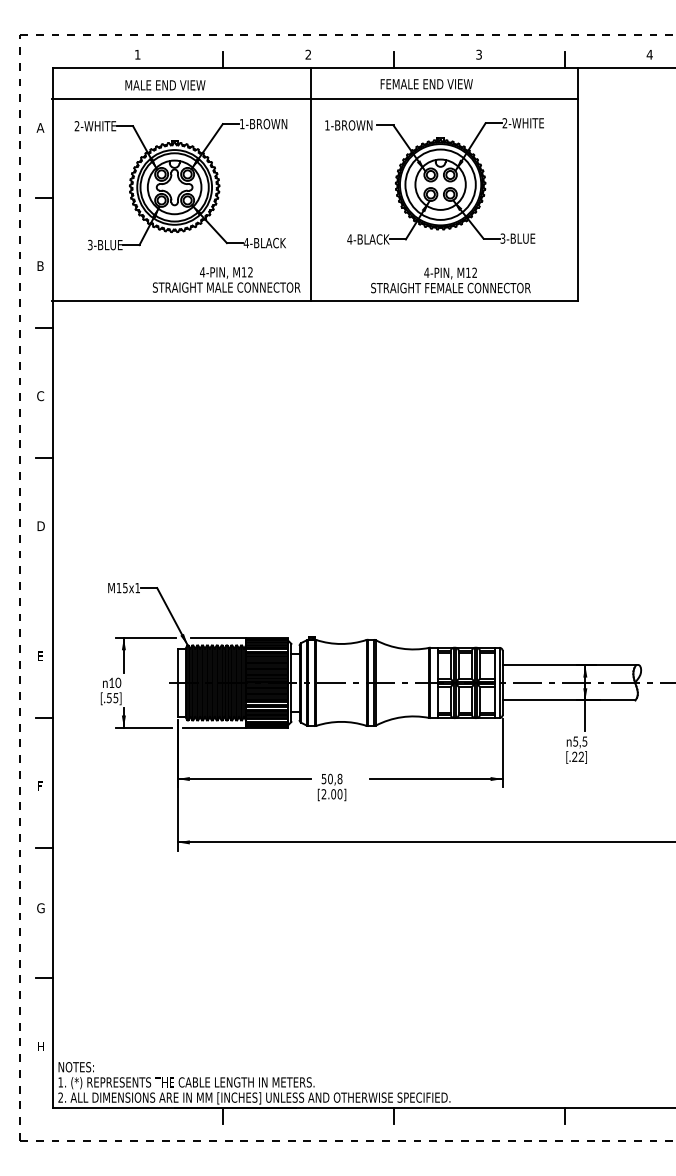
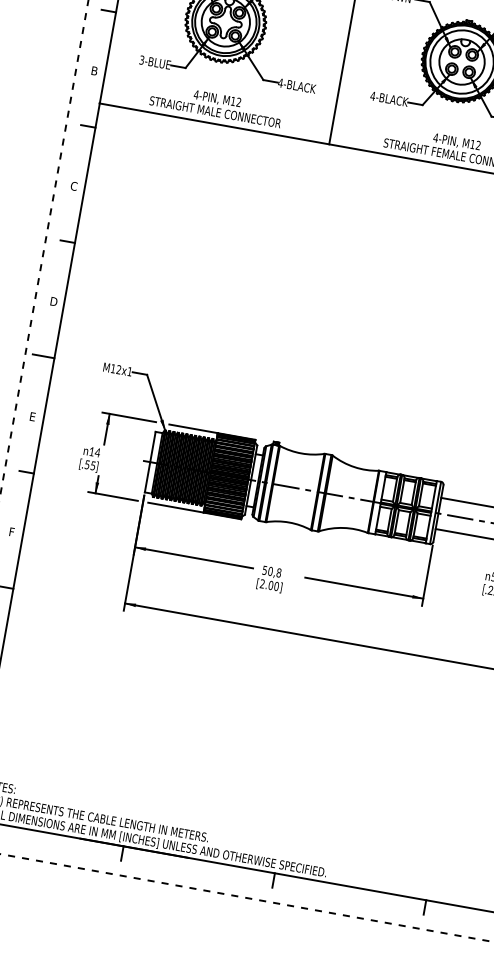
text: (226, 279) -> (216, 104), moved
text: (125, 587) -> (119, 369), M15x1 -> M12x1
line: (40, 588) -> (43, 356), added
text: (118, 682) -> (97, 452), 10 -> 14

